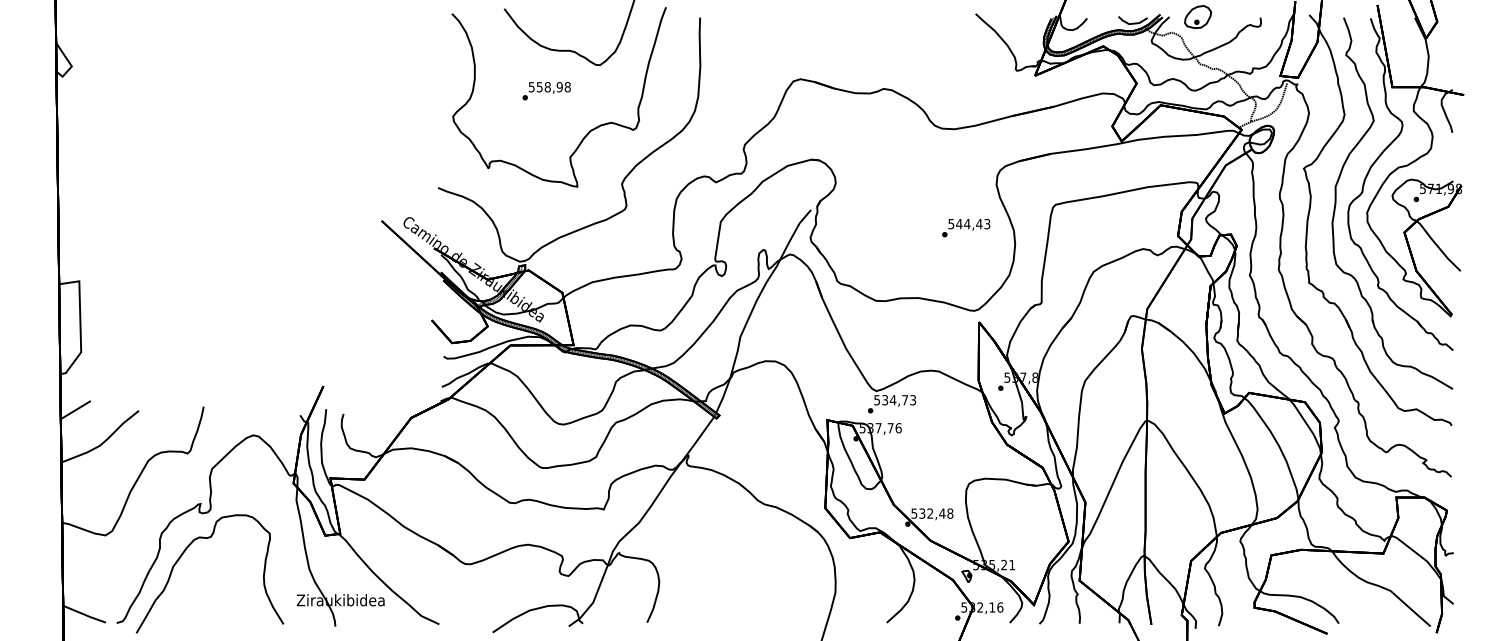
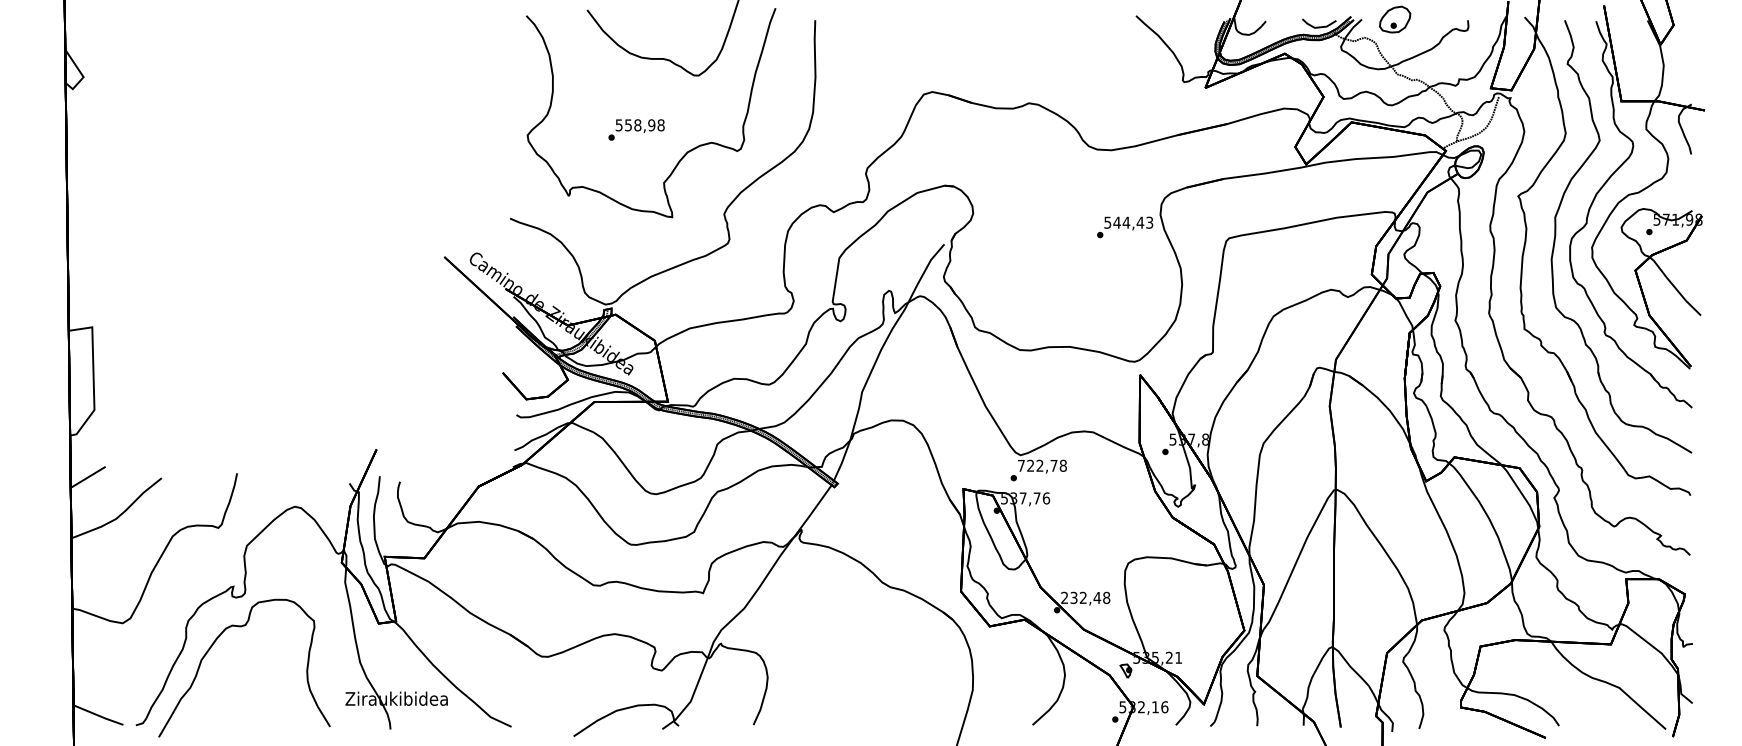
text: (546, 90) -> (636, 129), moved
text: (966, 228) -> (1125, 227), moved
text: (895, 399) -> (1042, 465), 534,73 -> 722,78
text: (914, 513) -> (1064, 597), 532,48 -> 232,48

